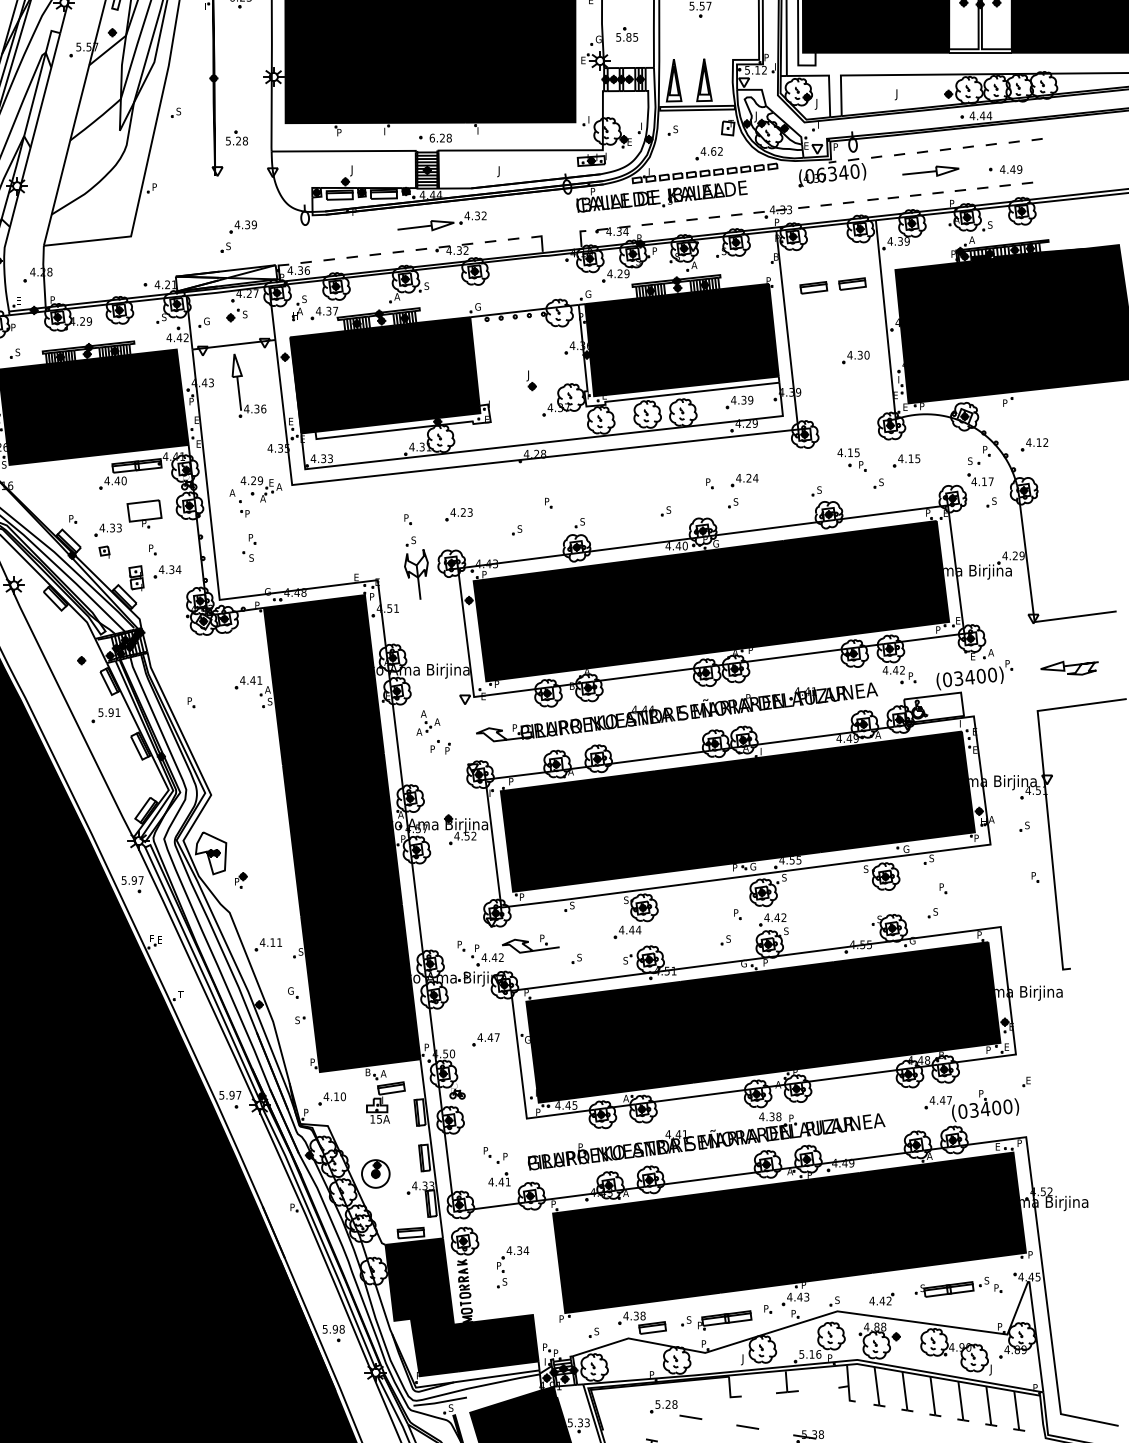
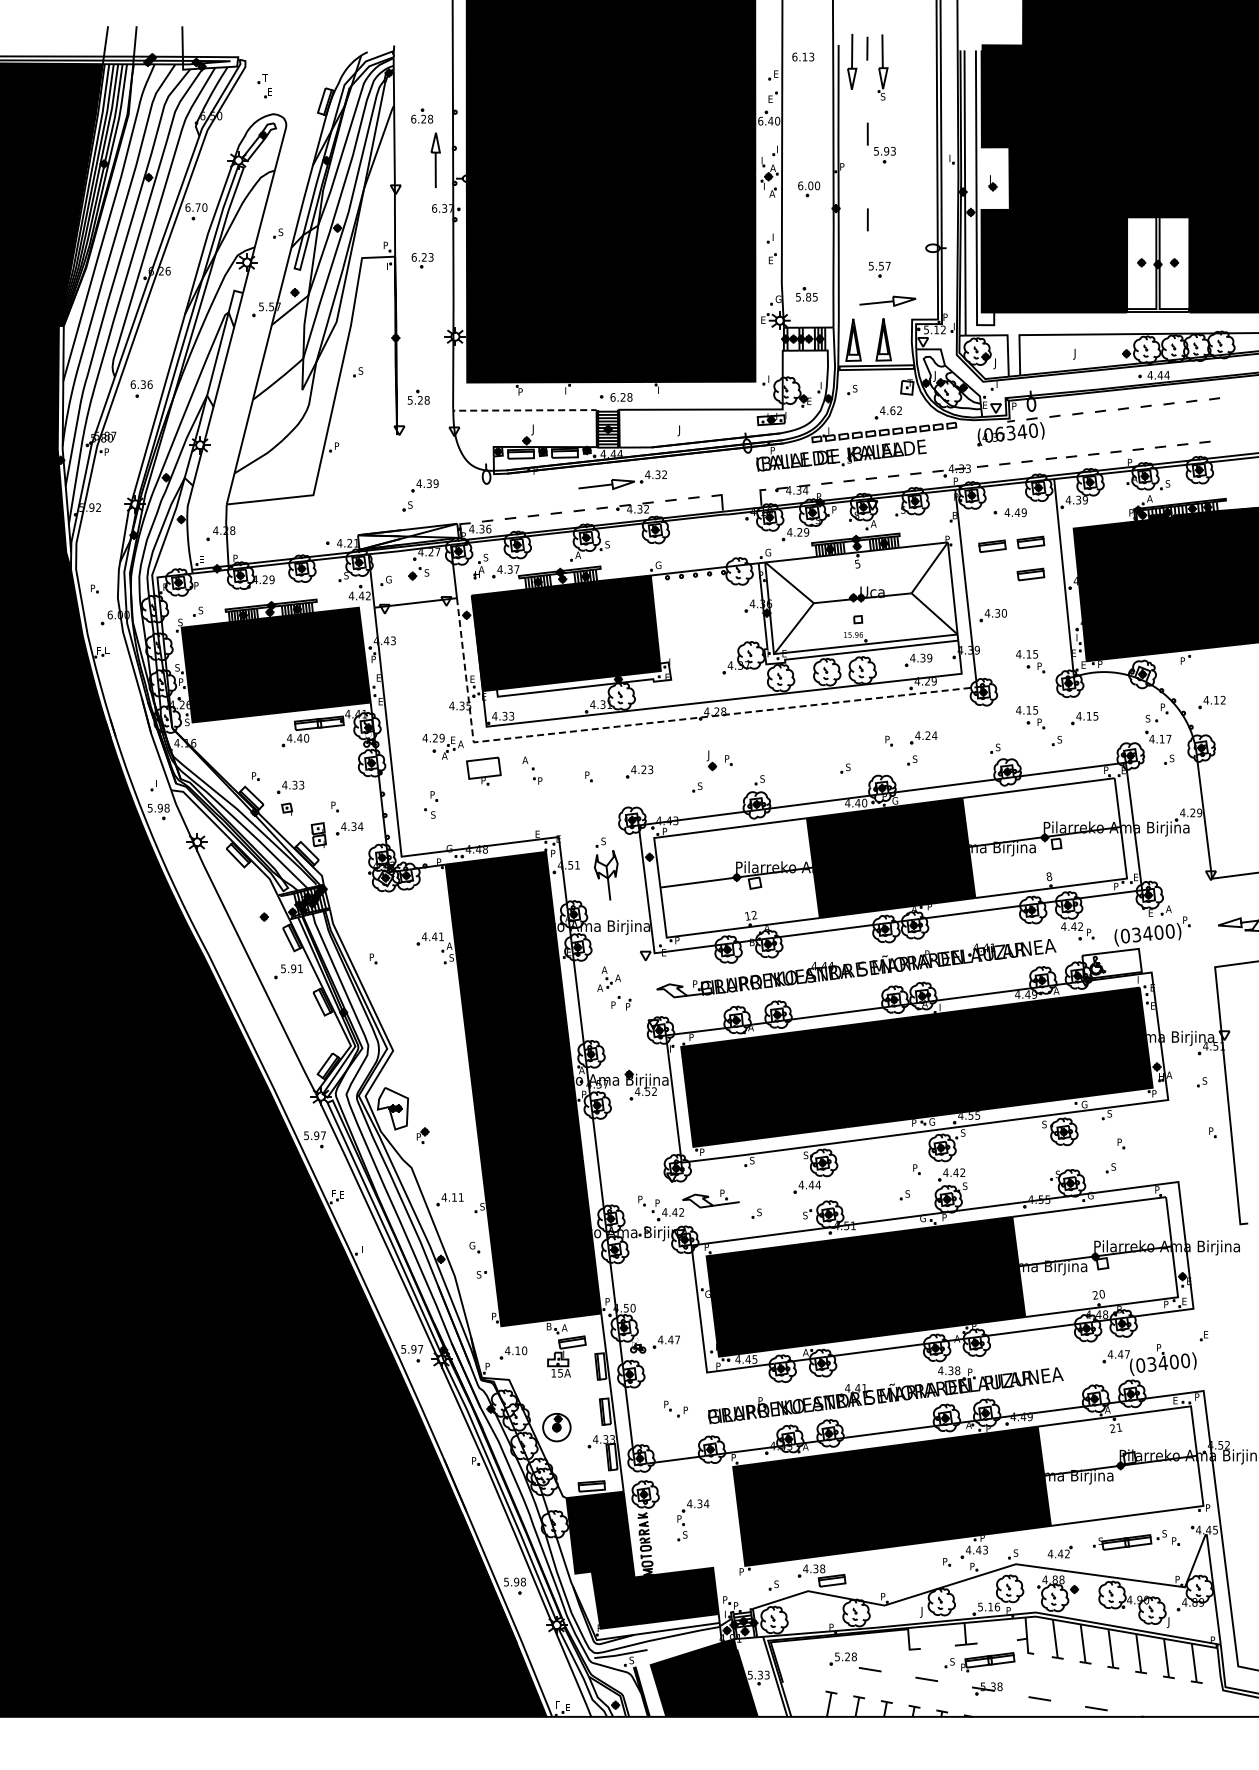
line: (344, 151) -> (525, 410), solid -> dashed
part: (1004, 169) -> (1009, 512), moved
part: (930, 170) -> (887, 300), moved
part: (852, 316) -> (1030, 574), added
fill: (682, 340) -> (861, 598), removed
part: (855, 357) -> (992, 615), moved
part: (531, 380) -> (711, 760), moved
part: (239, 386) -> (421, 644), removed
part: (852, 403) -> (1030, 661), added
line: (471, 464) -> (652, 722), solid -> dashed
part: (239, 503) -> (532, 770), moved
part: (144, 513) -> (483, 770), moved
part: (416, 567) -> (606, 868), moved
fill: (866, 581) -> (1044, 838), removed
fill: (556, 620) -> (736, 877), removed
fill: (917, 1002) -> (1095, 1257), removed
part: (485, 1039) -> (665, 1341), moved
part: (499, 1178) -> (679, 1432), removed
fill: (942, 1212) -> (1120, 1465), removed
part: (716, 1320) -> (979, 1662), moved

